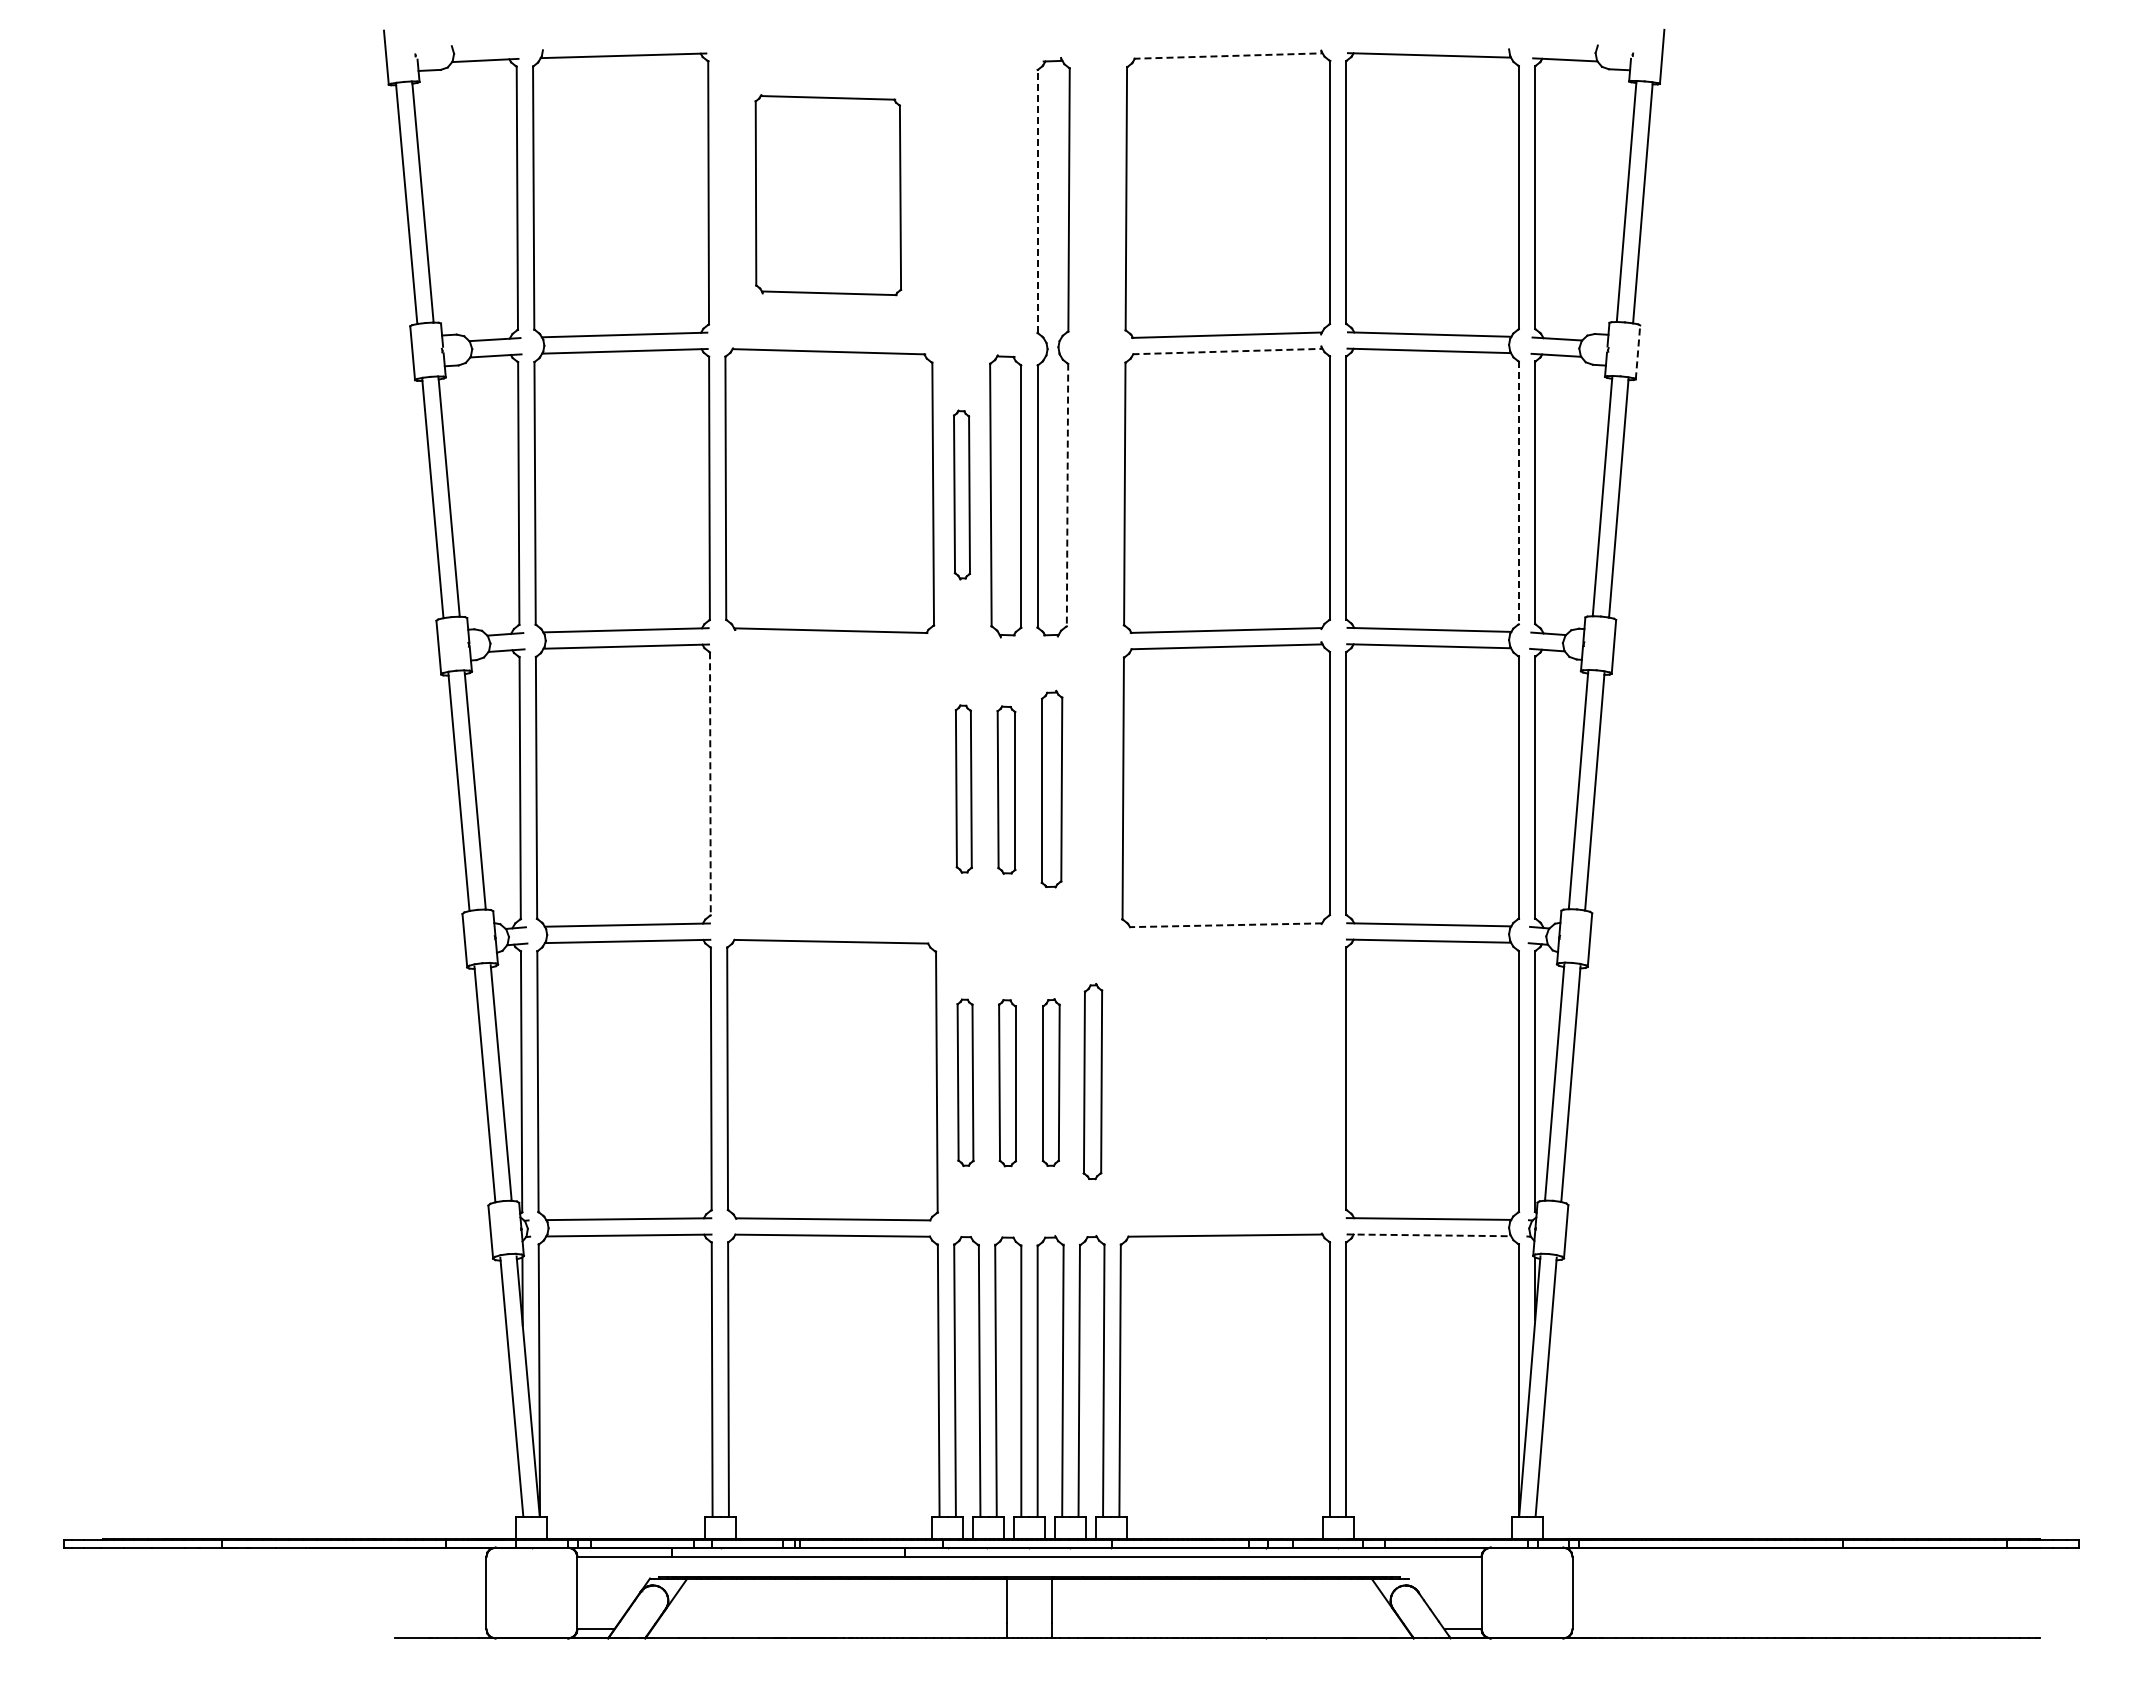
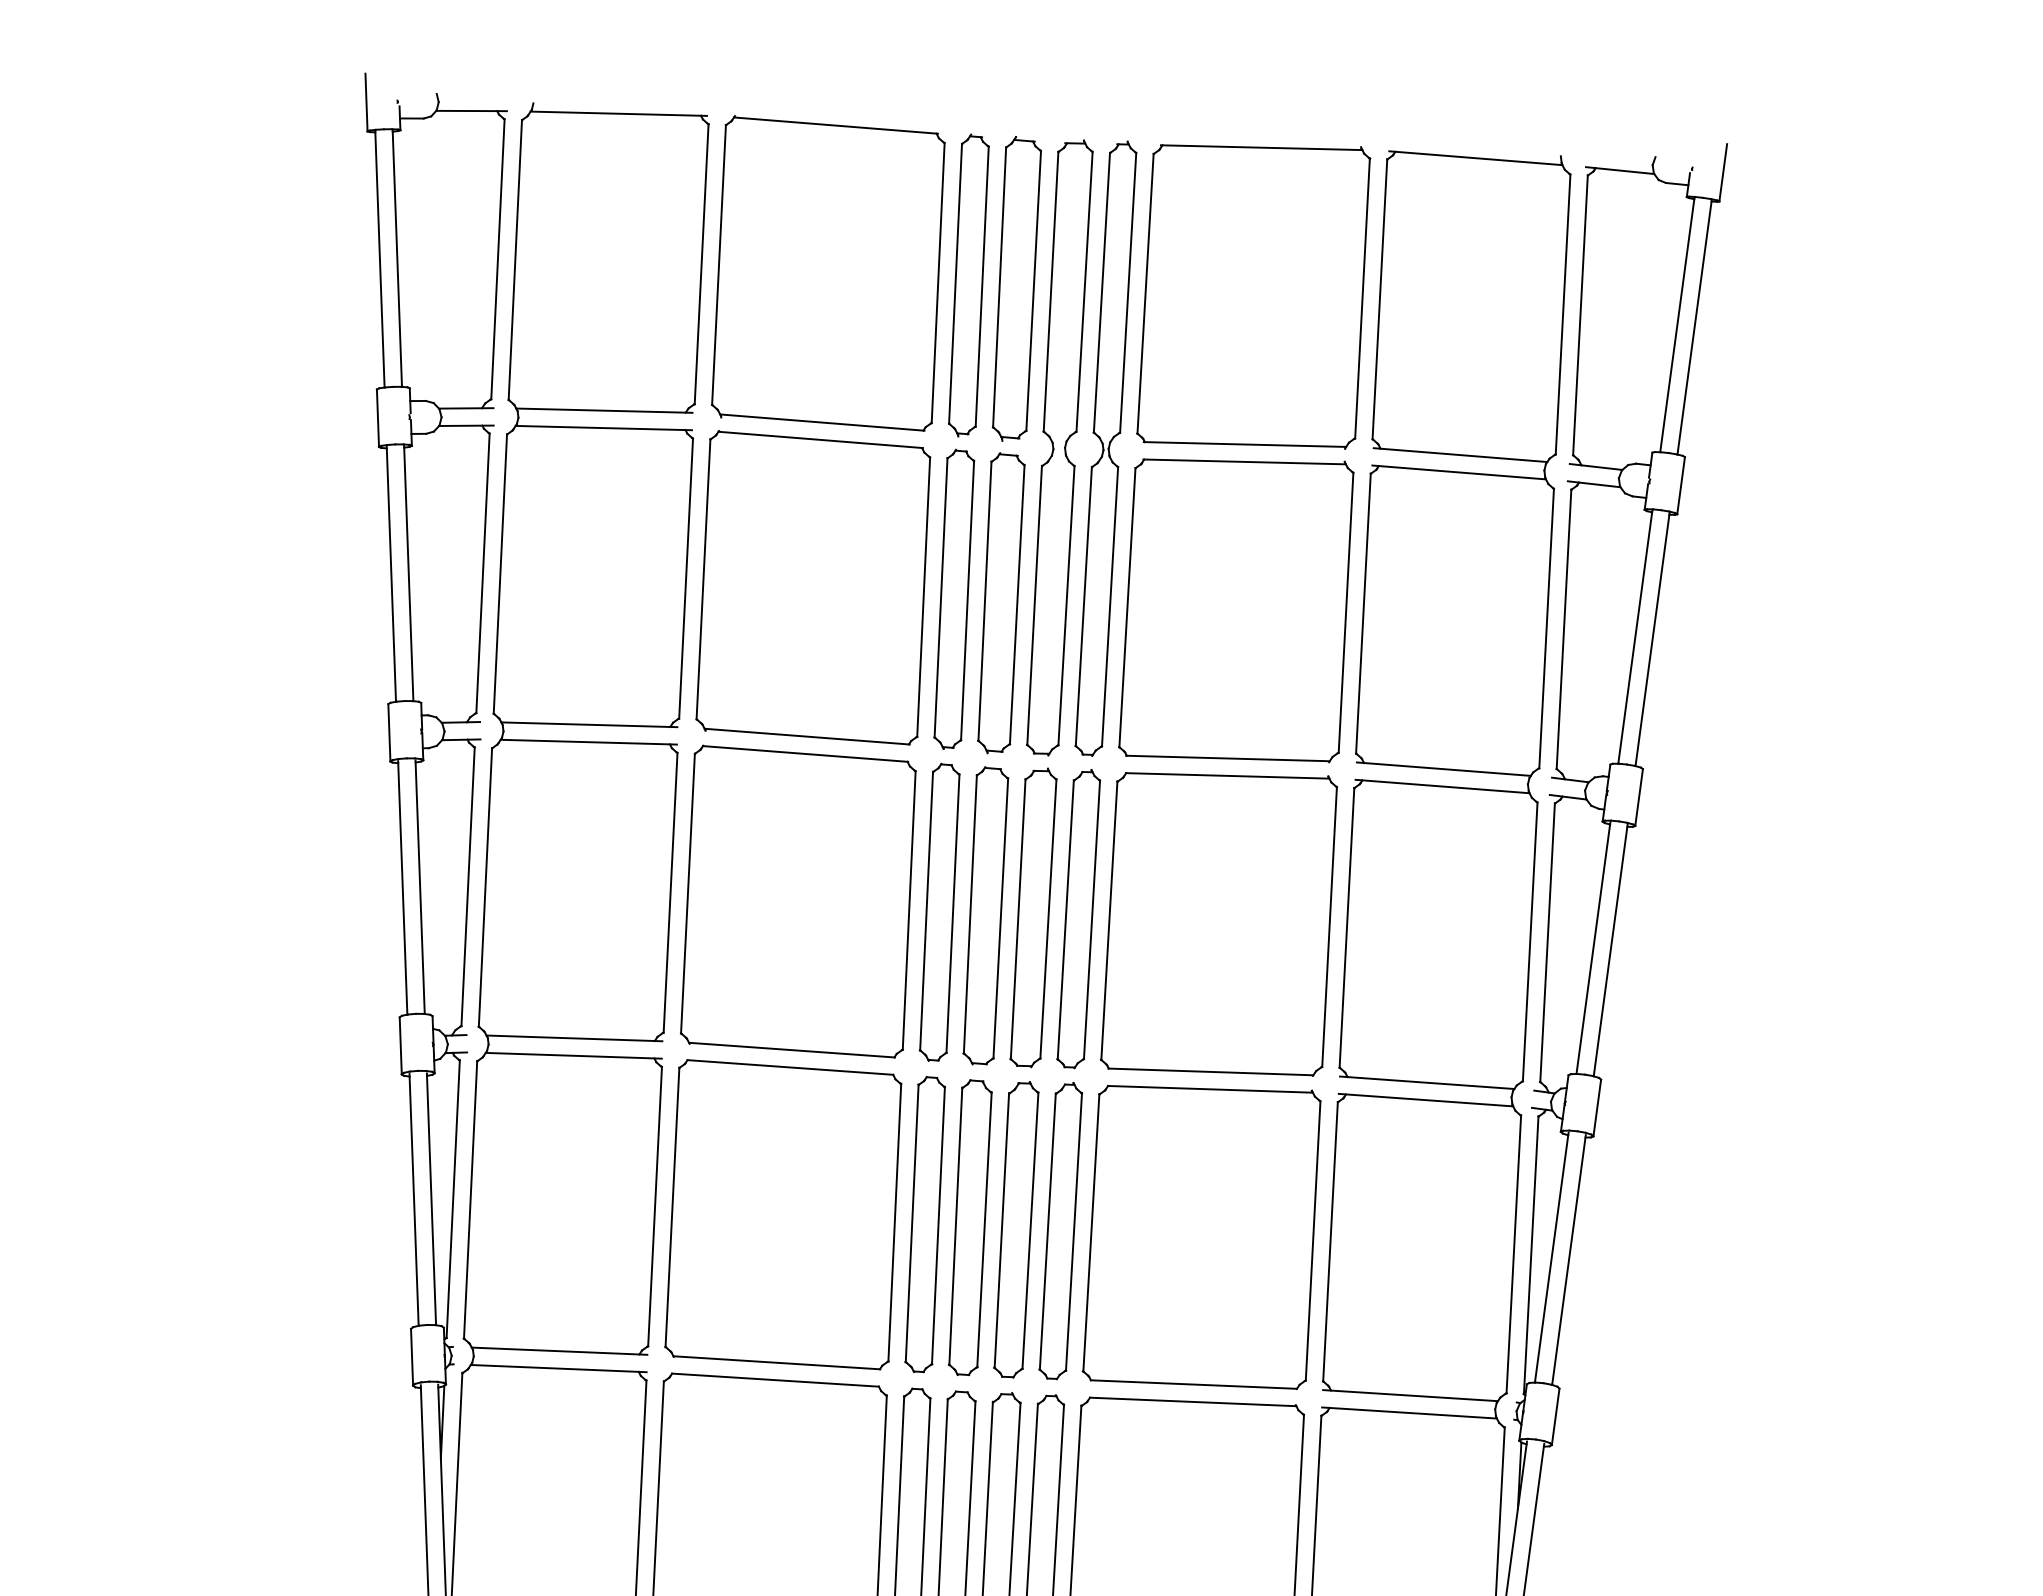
line: (1228, 56) -> (1262, 148), dashed -> solid
part: (828, 194) -> (829, 272), size x1.43
part: (959, 199) -> (968, 285), added
part: (1004, 200) -> (1015, 288), added
line: (1037, 201) -> (1050, 291), dashed -> solid
part: (1096, 345) -> (1105, 448), added
line: (1228, 351) -> (1245, 461), dashed -> solid
line: (1638, 351) -> (1681, 484), dashed -> solid
line: (1518, 493) -> (1546, 629), dashed -> solid
part: (961, 494) -> (953, 599), size x1.67
line: (1067, 495) -> (1066, 606), dashed -> solid
line: (710, 783) -> (670, 892), dashed -> solid
part: (830, 785) -> (798, 901), added
part: (1094, 787) -> (1078, 918), added
part: (963, 788) -> (939, 911), size x1.67
part: (1051, 788) -> (1033, 916), size x1.43
part: (1006, 789) -> (985, 915), size x1.67
line: (1225, 925) -> (1210, 1072), dashed -> solid
part: (1225, 1079) -> (1201, 1235), added
part: (1092, 1081) -> (1060, 1230), size x1.43
part: (965, 1082) -> (925, 1224), size x1.67
part: (1007, 1082) -> (969, 1226), size x1.67
part: (1051, 1082) -> (1016, 1229), size x1.67
line: (1429, 1235) -> (1410, 1413), dashed -> solid

